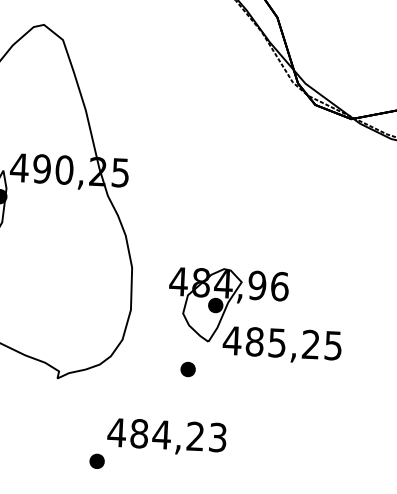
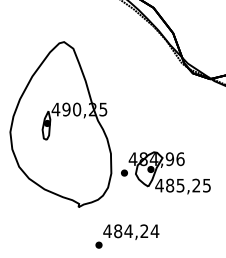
part: (188, 368) -> (124, 172), moved
text: (216, 438) -> (154, 231), 484,23 -> 484,24

